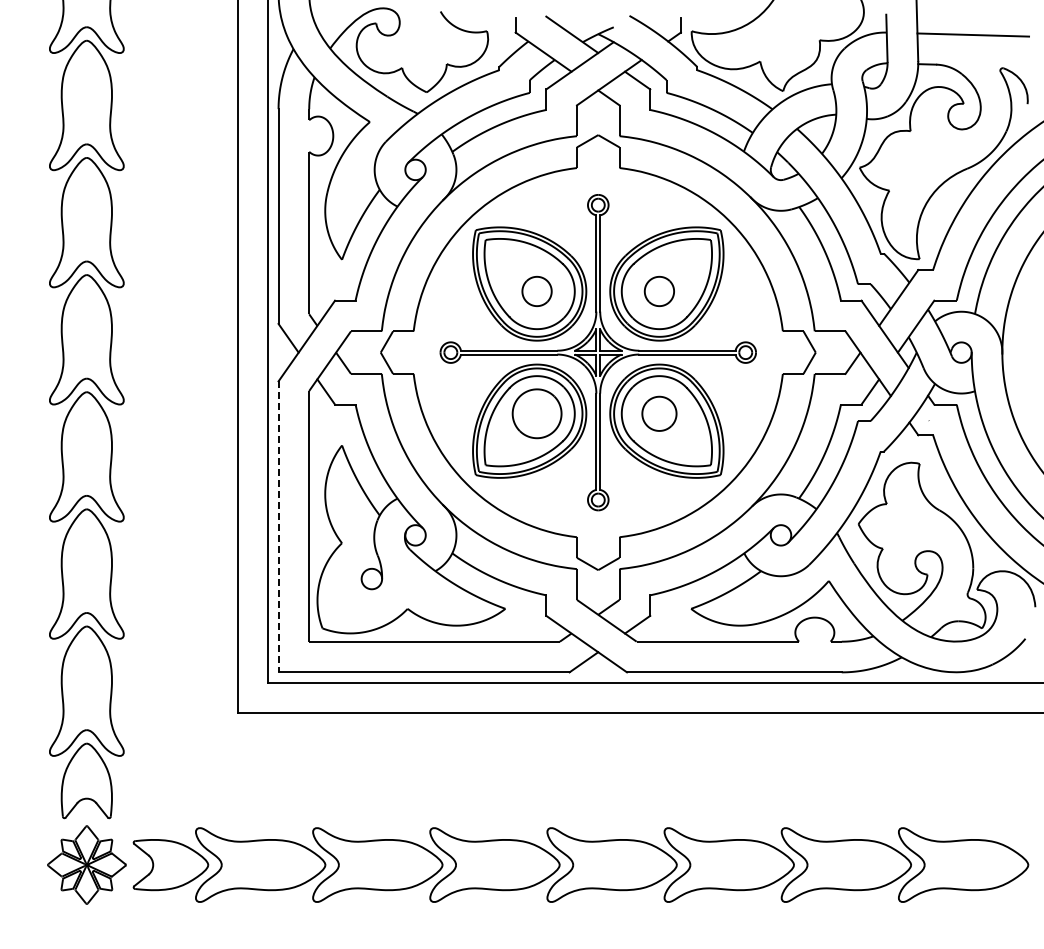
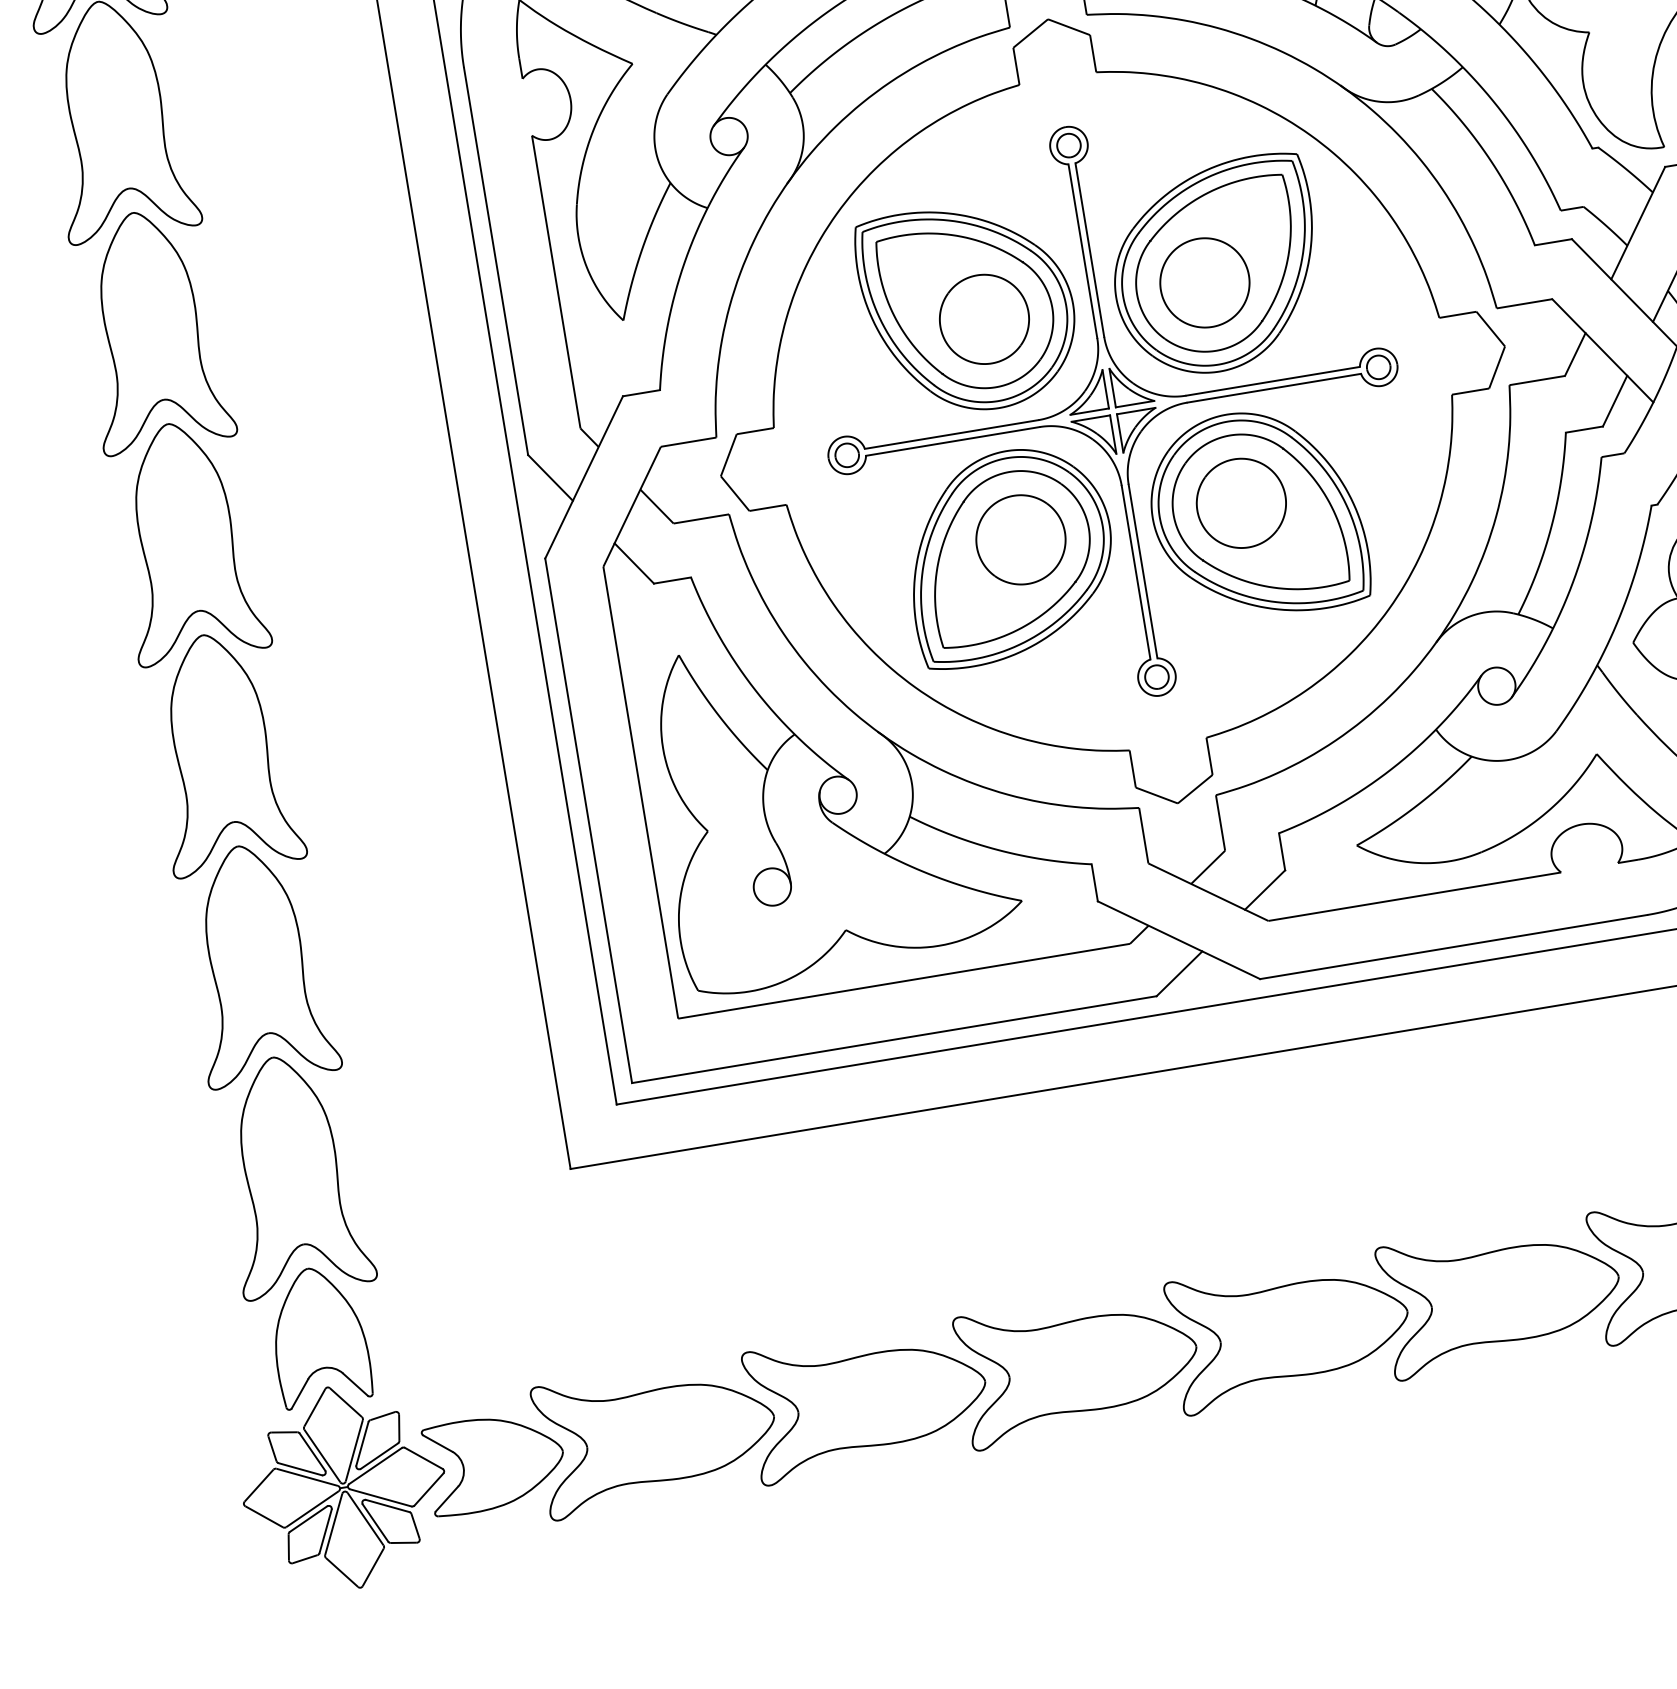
part: (536, 291) -> (983, 319), size x1.67
part: (659, 291) -> (1205, 282), size x1.67
part: (659, 413) -> (1241, 502), size x1.43
line: (278, 527) -> (588, 821), dashed -> solid
part: (86, 864) -> (343, 1486), size x1.43

